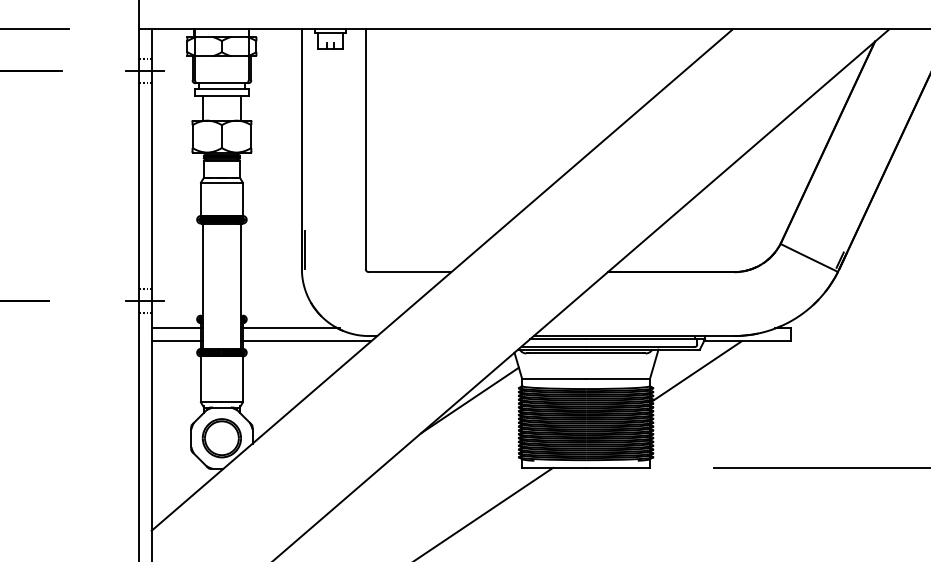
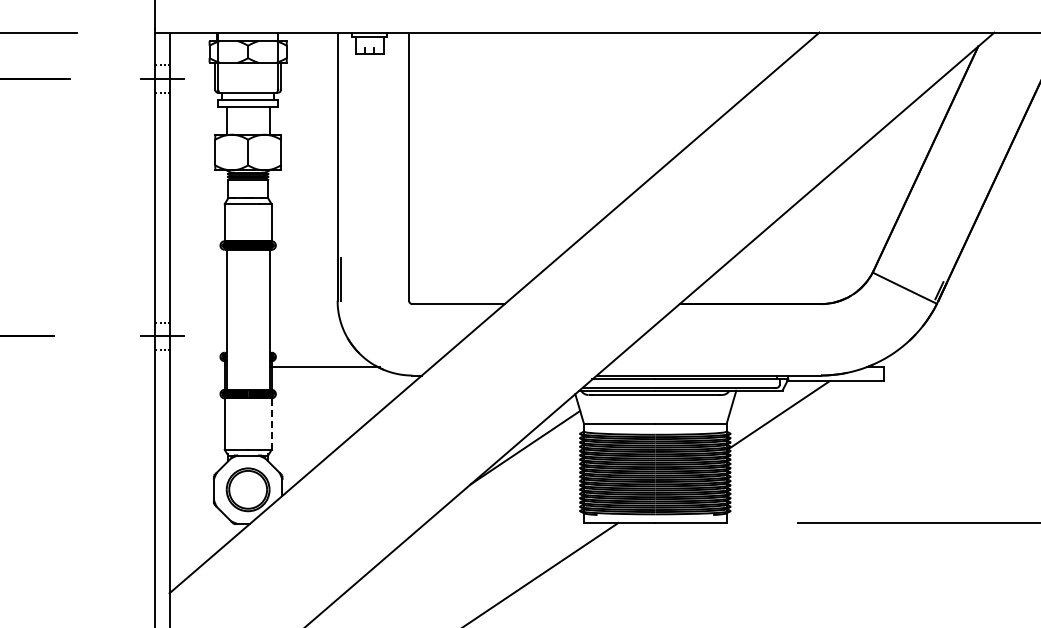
line: (176, 327) -> (197, 366), removed
line: (176, 341) -> (197, 381), removed
line: (306, 341) -> (342, 381), removed
line: (242, 379) -> (271, 424), solid -> dashed

